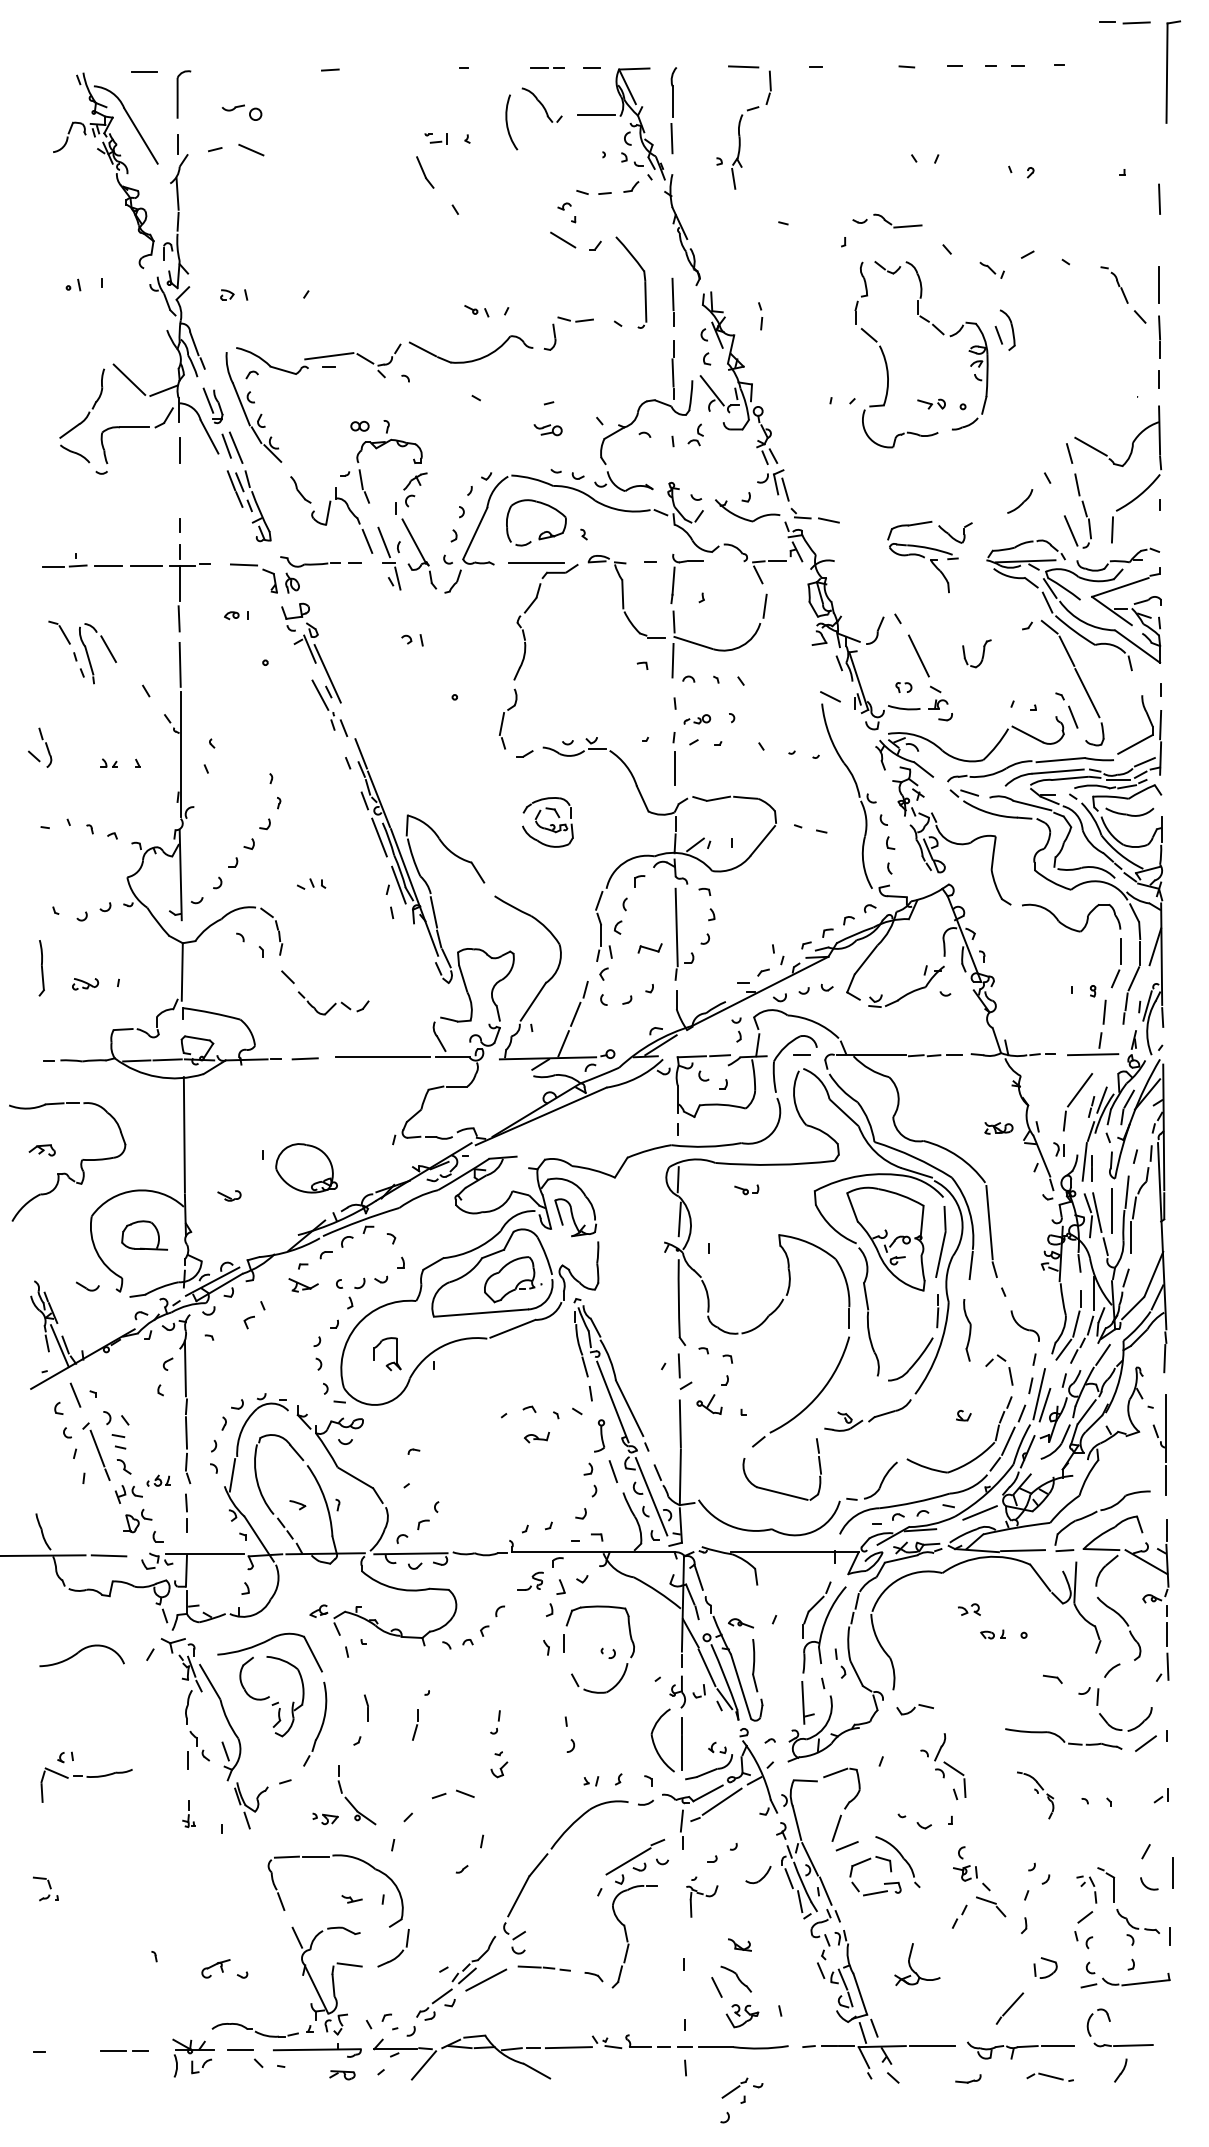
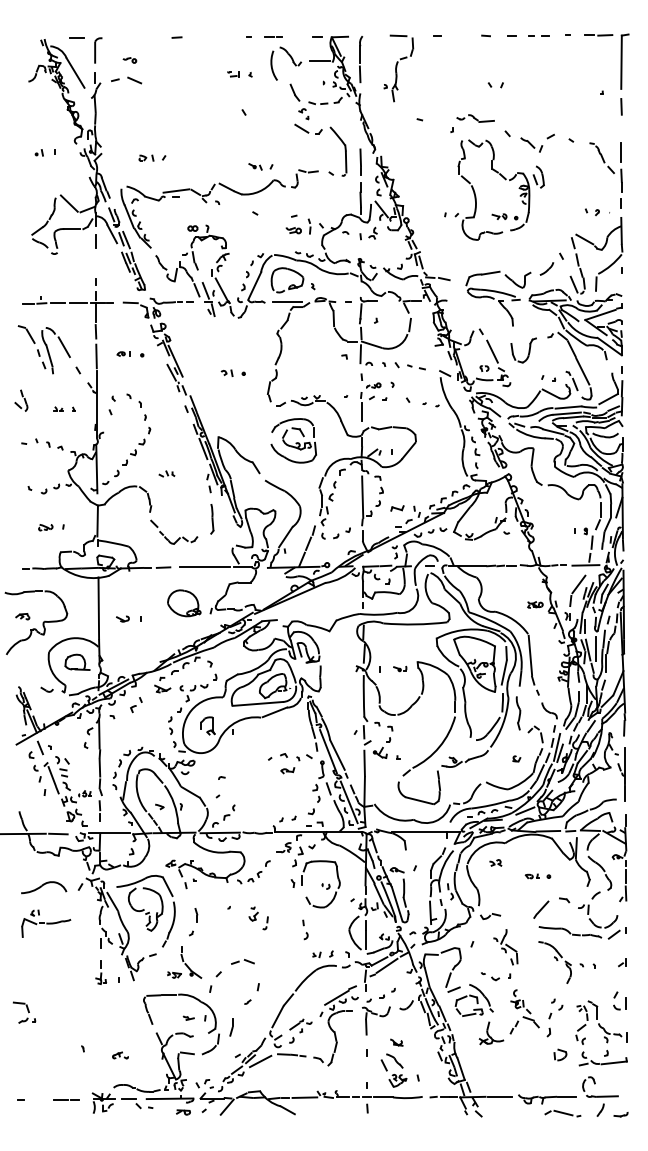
line: (547, 67) -> (273, 36), moved
part: (1165, 71) -> (620, 61), moved
part: (241, 112) -> (129, 60), size x0.62
part: (424, 172) -> (294, 92), moved
part: (1021, 172) -> (592, 212), moved
part: (991, 269) -> (531, 144), size x1.67
part: (234, 293) -> (146, 157), moved
part: (760, 316) -> (309, 226), moved
part: (930, 556) -> (498, 298), size x1.43
part: (236, 614) -> (123, 353), moved
part: (411, 638) -> (226, 372), moved
part: (81, 651) -> (43, 349), size x1.43
part: (976, 653) -> (523, 350), size x1.67
part: (547, 821) -> (293, 440), size x1.67
part: (810, 829) -> (416, 367), moved
part: (249, 944) -> (133, 400), moved
part: (650, 948) -> (397, 508), moved
part: (42, 969) -> (212, 519), moved
part: (306, 1168) -> (184, 603), moved
part: (747, 1189) -> (400, 668), moved
part: (228, 1194) -> (122, 618), moved
part: (969, 1608) -> (495, 862), moved
part: (415, 1724) -> (231, 1027), moved
part: (499, 1763) -> (253, 913), moved
part: (86, 1776) -> (46, 923), moved
part: (1034, 1795) -> (554, 962), size x1.67
part: (187, 1814) -> (100, 972), size x1.67
part: (1155, 1866) -> (619, 1000), size x0.71
part: (45, 1888) -> (24, 1012), size x1.67
part: (702, 1896) -> (376, 1016), size x1.67
part: (916, 1965) -> (491, 1033), moved
part: (224, 1968) -> (120, 1055), size x0.62
line: (1010, 2008) -> (541, 909), moved
part: (1049, 2077) -> (562, 1113), size x1.43
part: (967, 2079) -> (620, 1114), moved
part: (741, 2099) -> (300, 1030), moved

